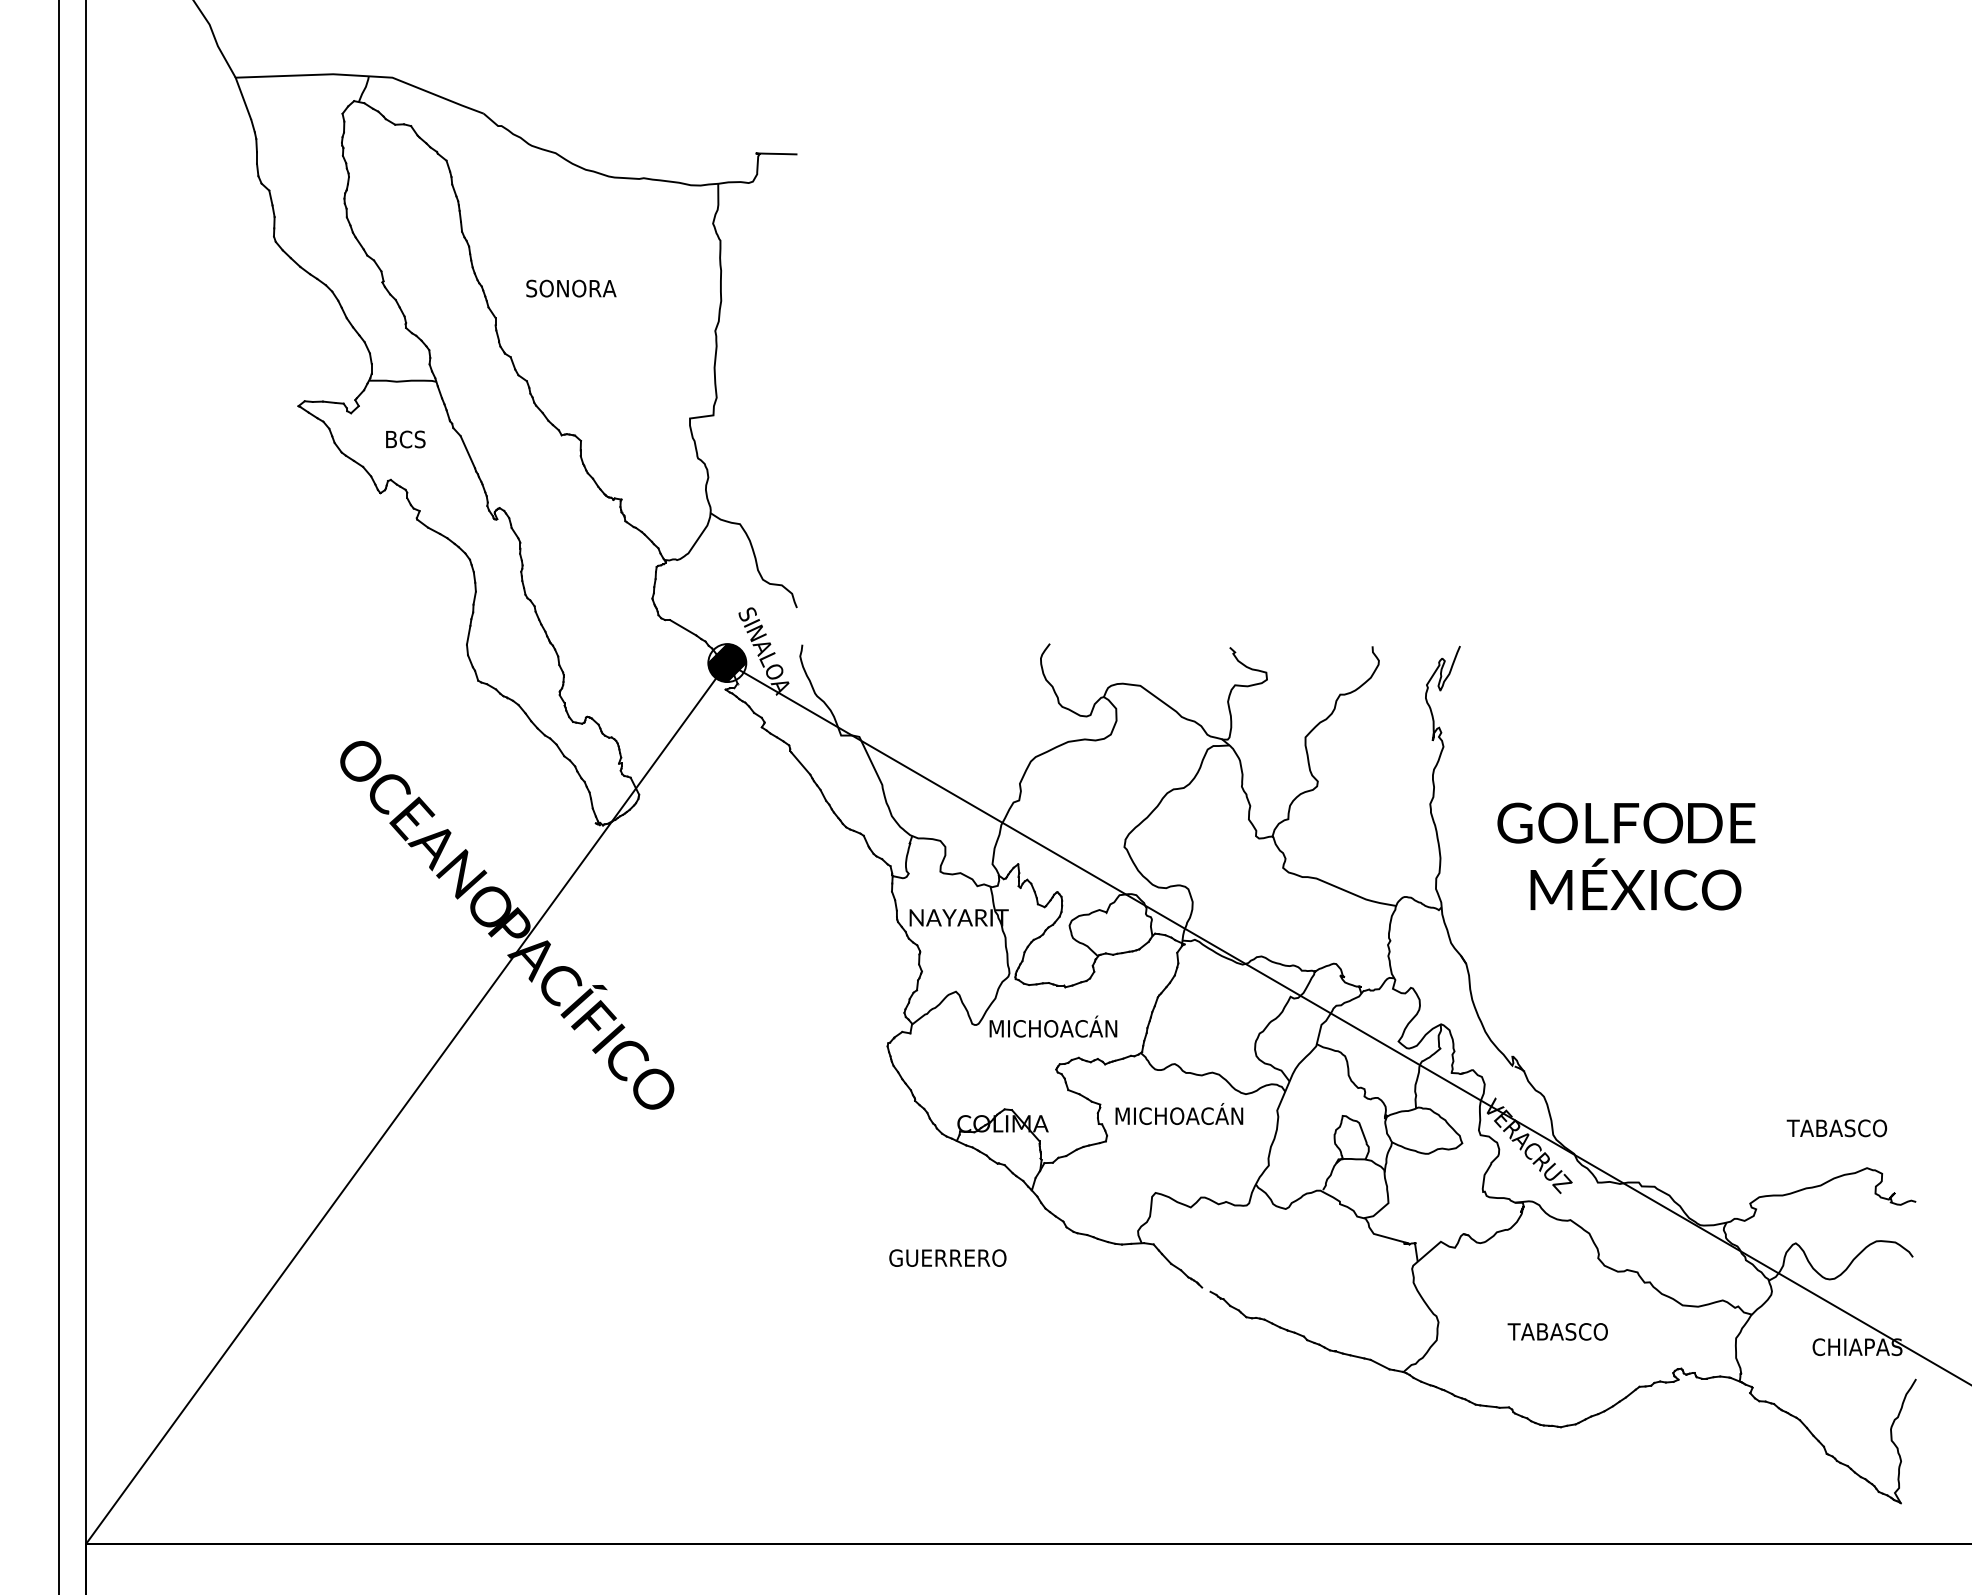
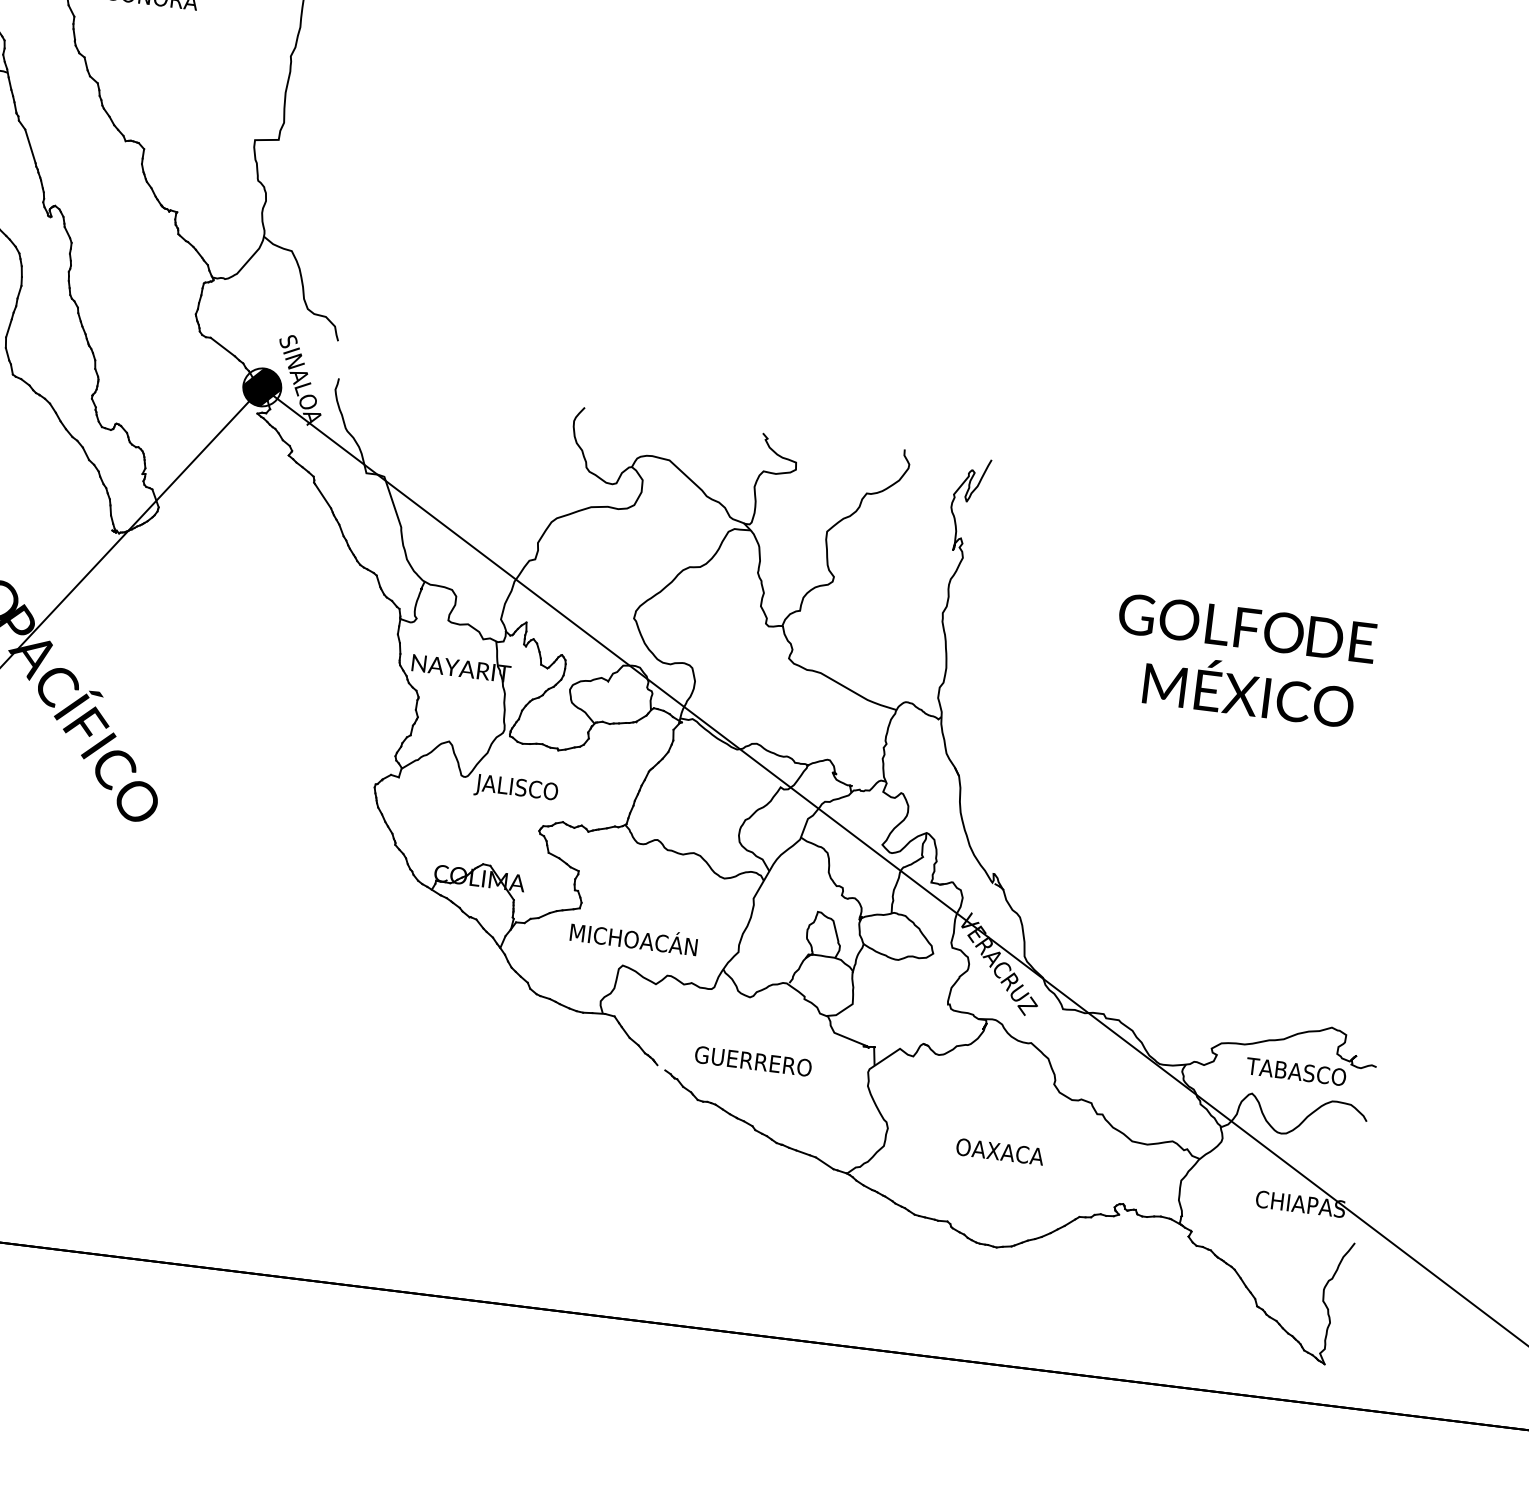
text: (1626, 856) -> (1243, 661), moved
text: (1051, 1028) -> (539, 789), MICHOACÁN -> JALISCO
text: (1179, 1113) -> (634, 937), moved
text: (1836, 1128) -> (1295, 1071), moved
text: (947, 1257) -> (753, 1060), moved
text: (1557, 1331) -> (1004, 1152), TABASCO -> OAXACA

